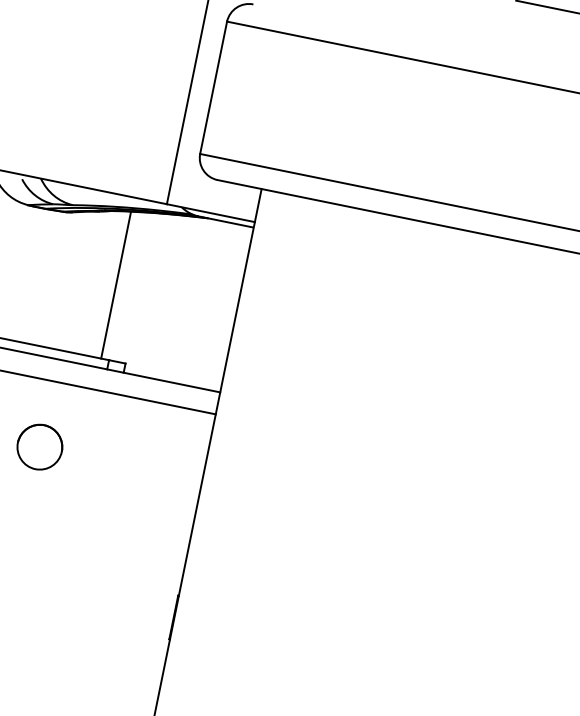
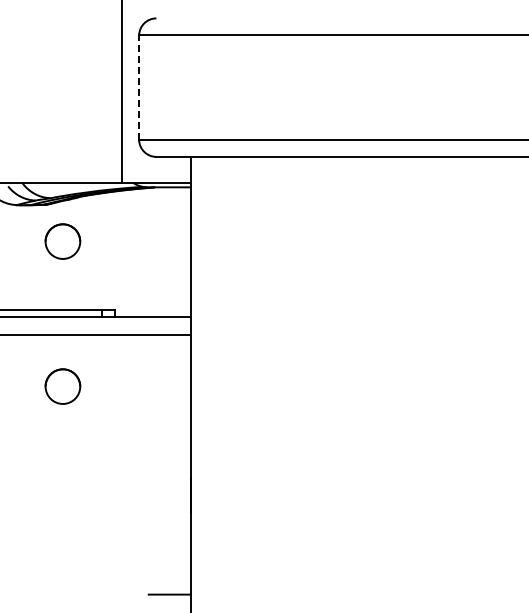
line: (214, 87) -> (139, 87), solid -> dashed
part: (76, 263) -> (62, 241), added
line: (115, 285) -> (95, 252), removed

